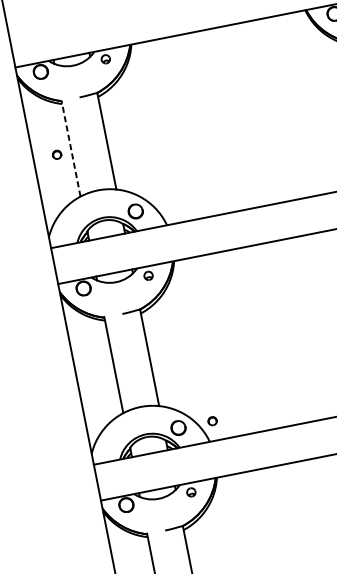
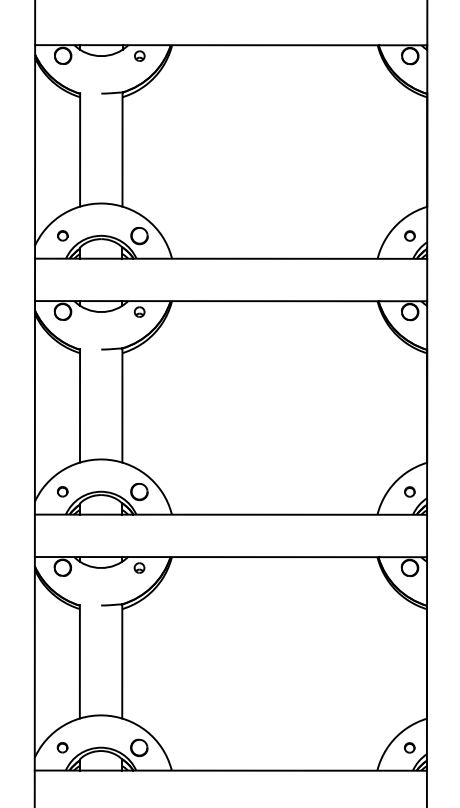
line: (71, 148) -> (80, 149), dashed -> solid
part: (56, 154) -> (62, 235), moved
part: (212, 420) -> (62, 491), moved

